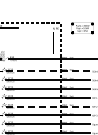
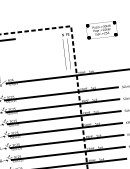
line: (47, 71) -> (61, 94), dashed -> solid
line: (47, 106) -> (66, 141), dashed -> solid

